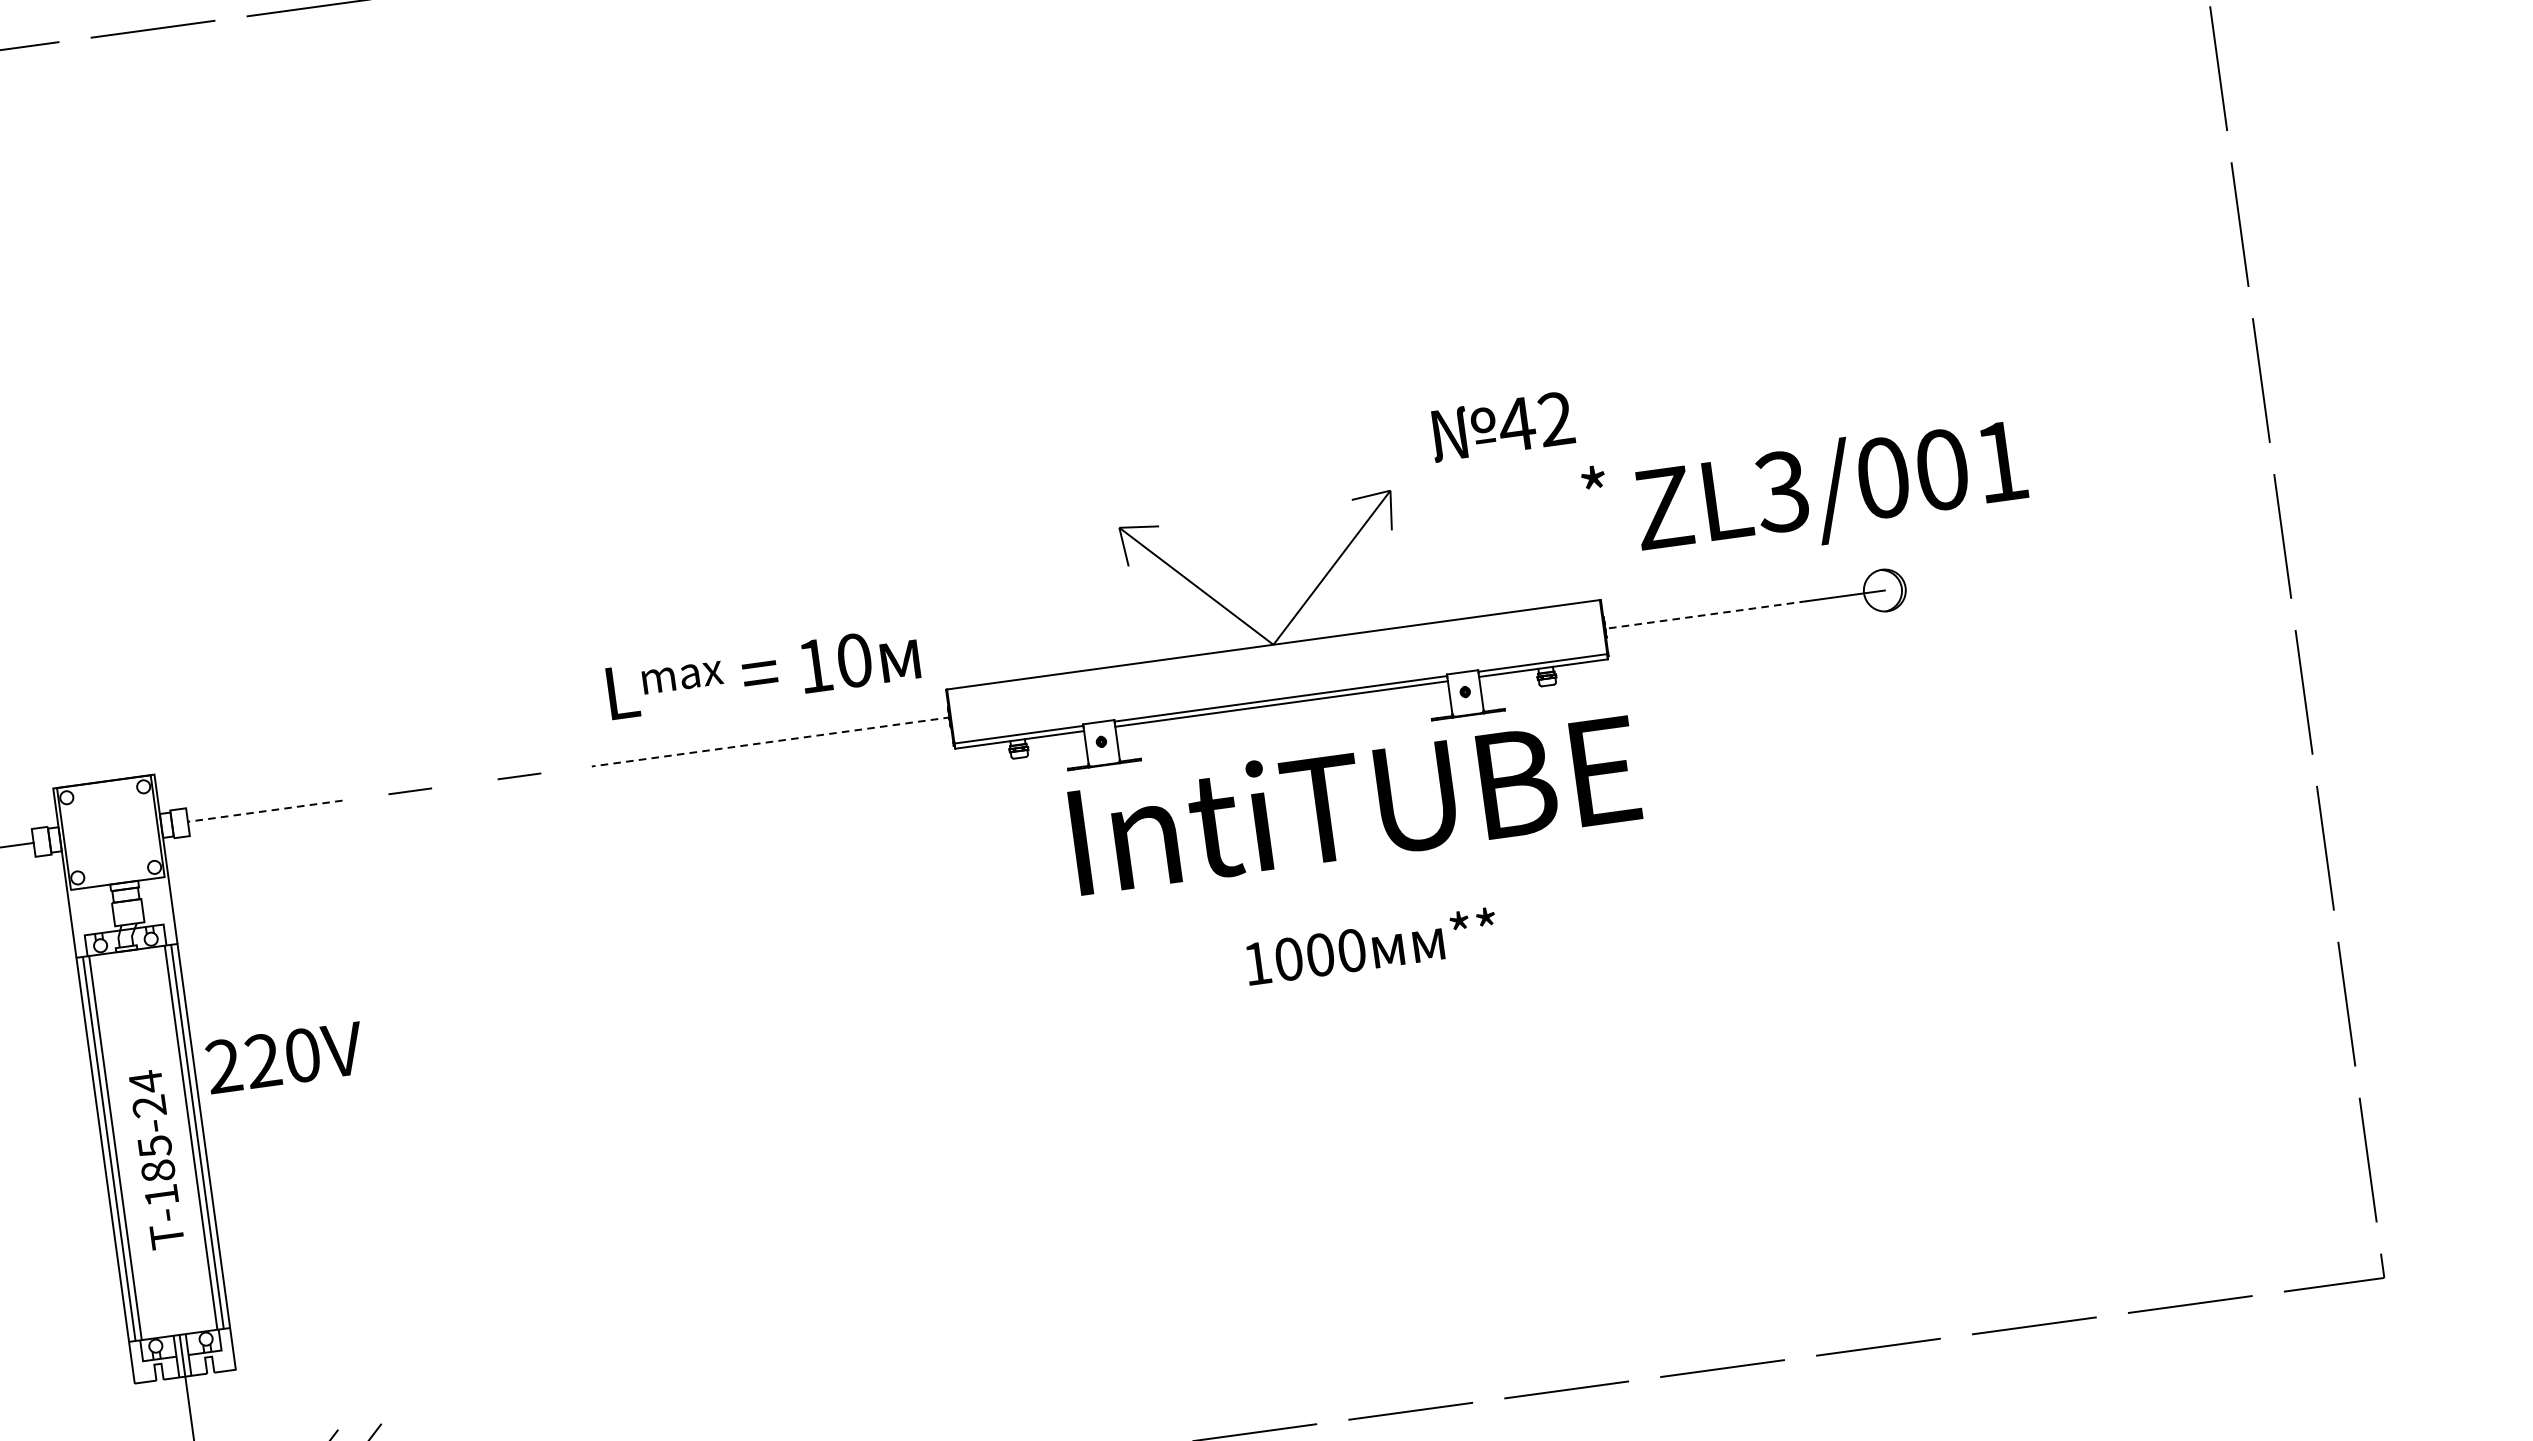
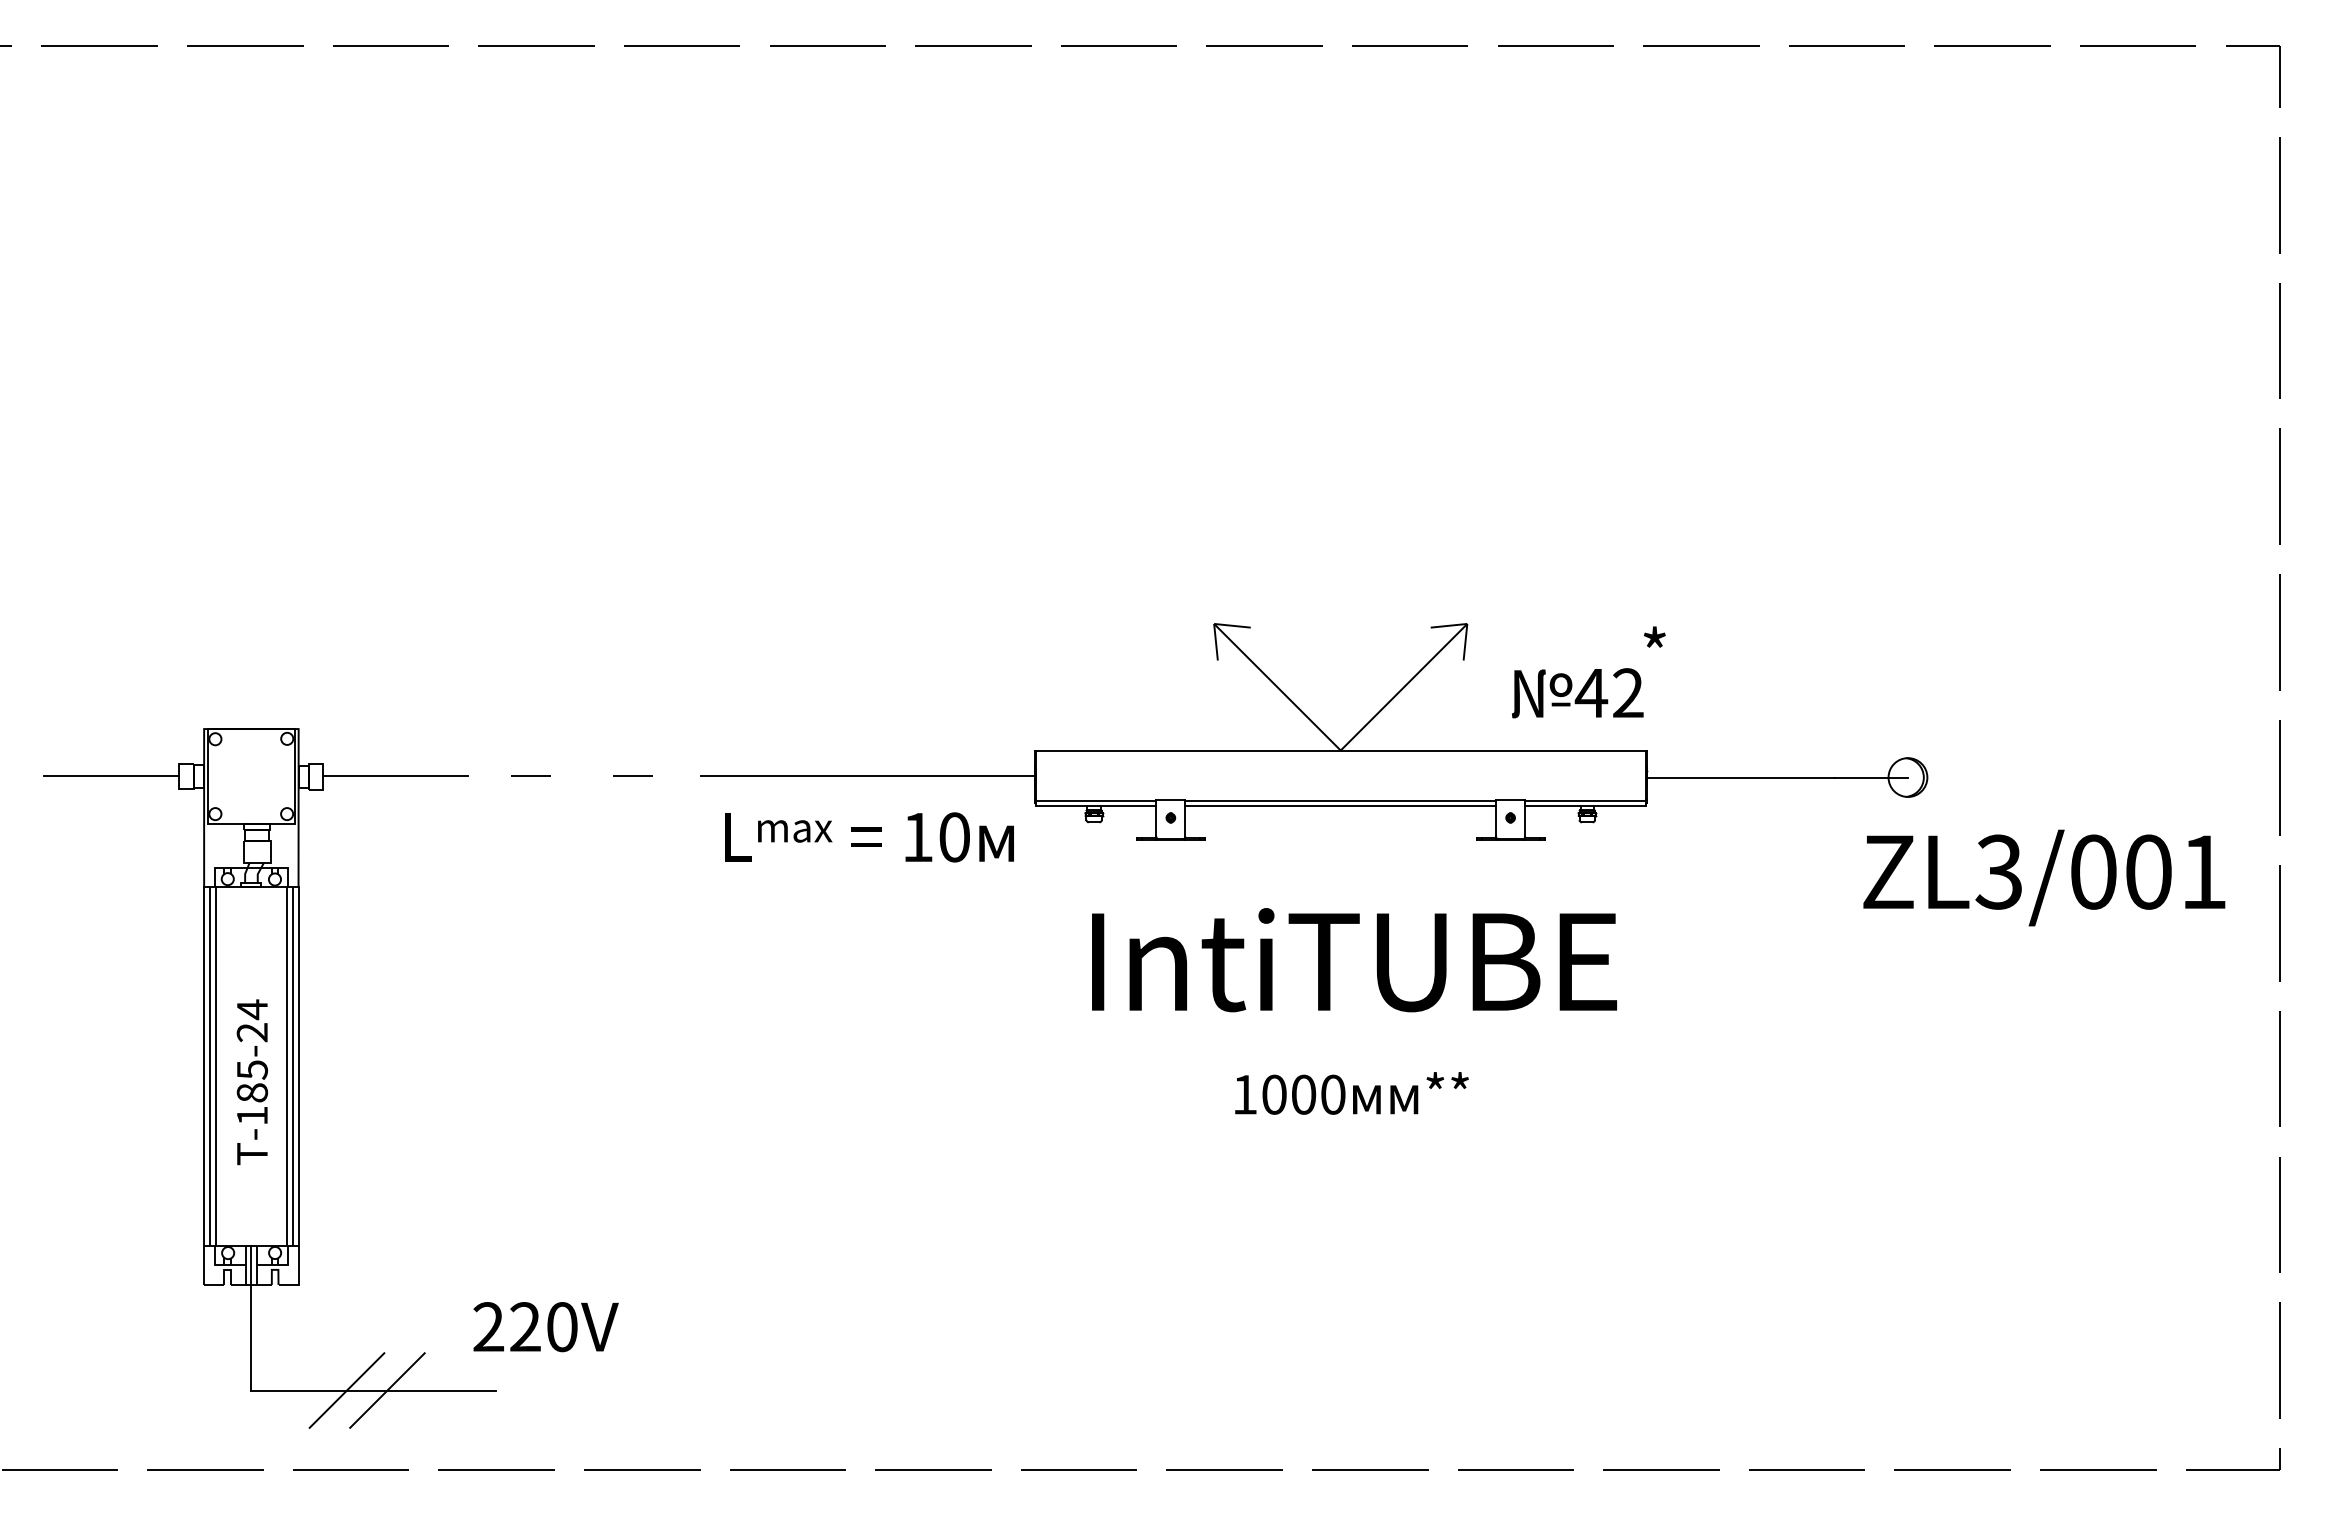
text: (1501, 426) -> (1577, 693), moved
text: (1831, 490) -> (2044, 877), moved
line: (1705, 615) -> (1740, 777), dashed -> solid
text: (763, 673) -> (869, 837), moved
line: (771, 741) -> (868, 776), dashed -> solid
line: (265, 811) -> (395, 776), dashed -> solid
text: (1362, 858) -> (1354, 1011), moved
text: (284, 1058) -> (545, 1327), moved

